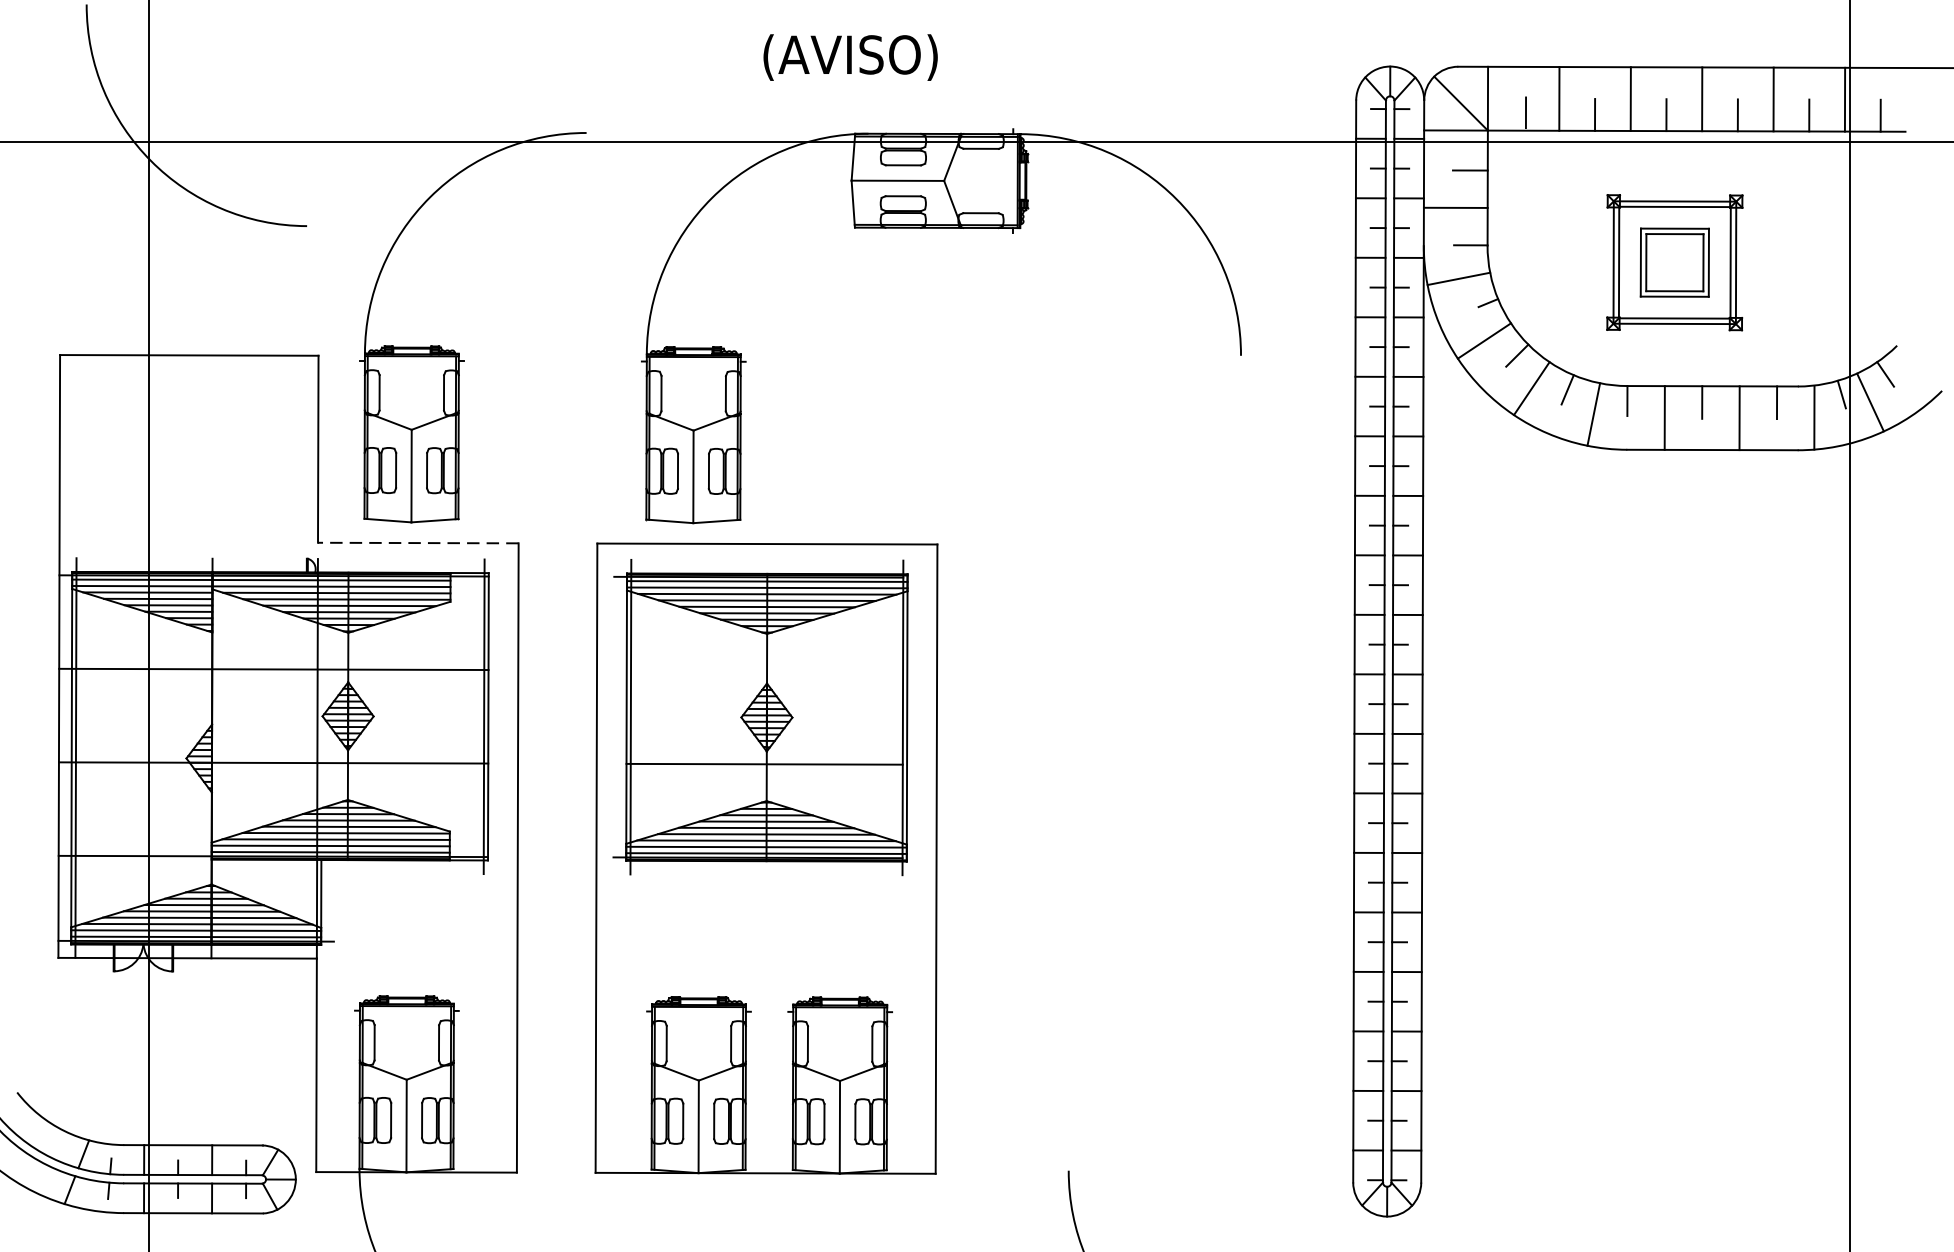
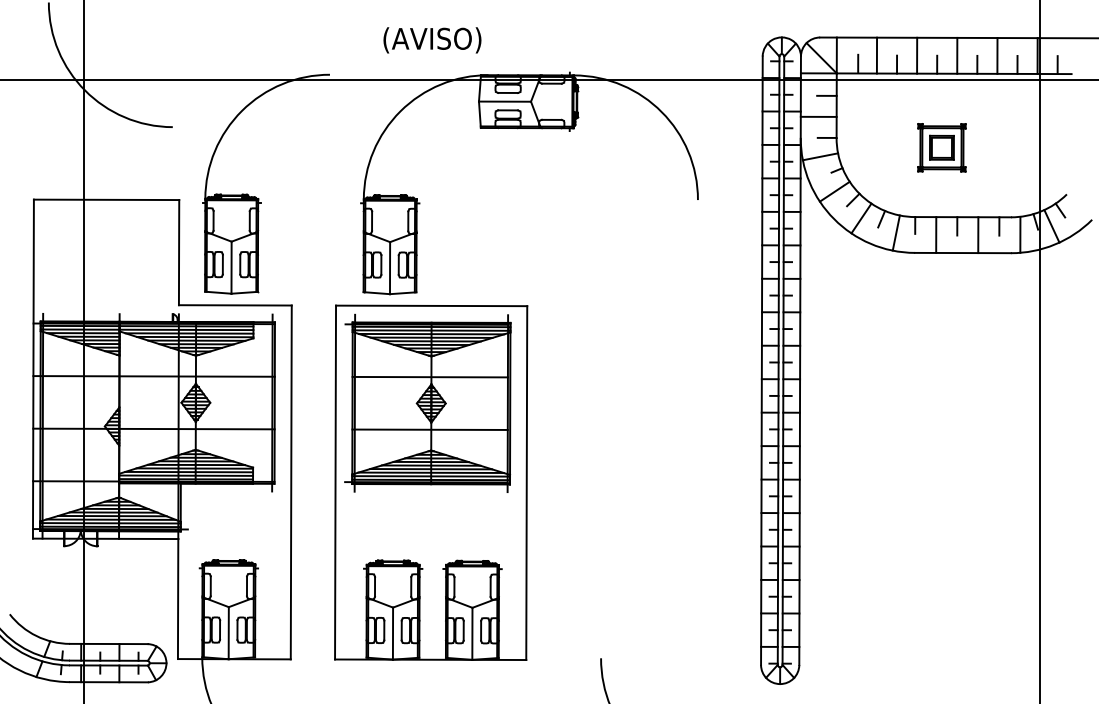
text: (850, 57) -> (432, 40), moved
part: (1674, 262) -> (941, 147), size x0.62
line: (416, 543) -> (234, 305), dashed -> solid
line: (763, 669) -> (429, 376), added

